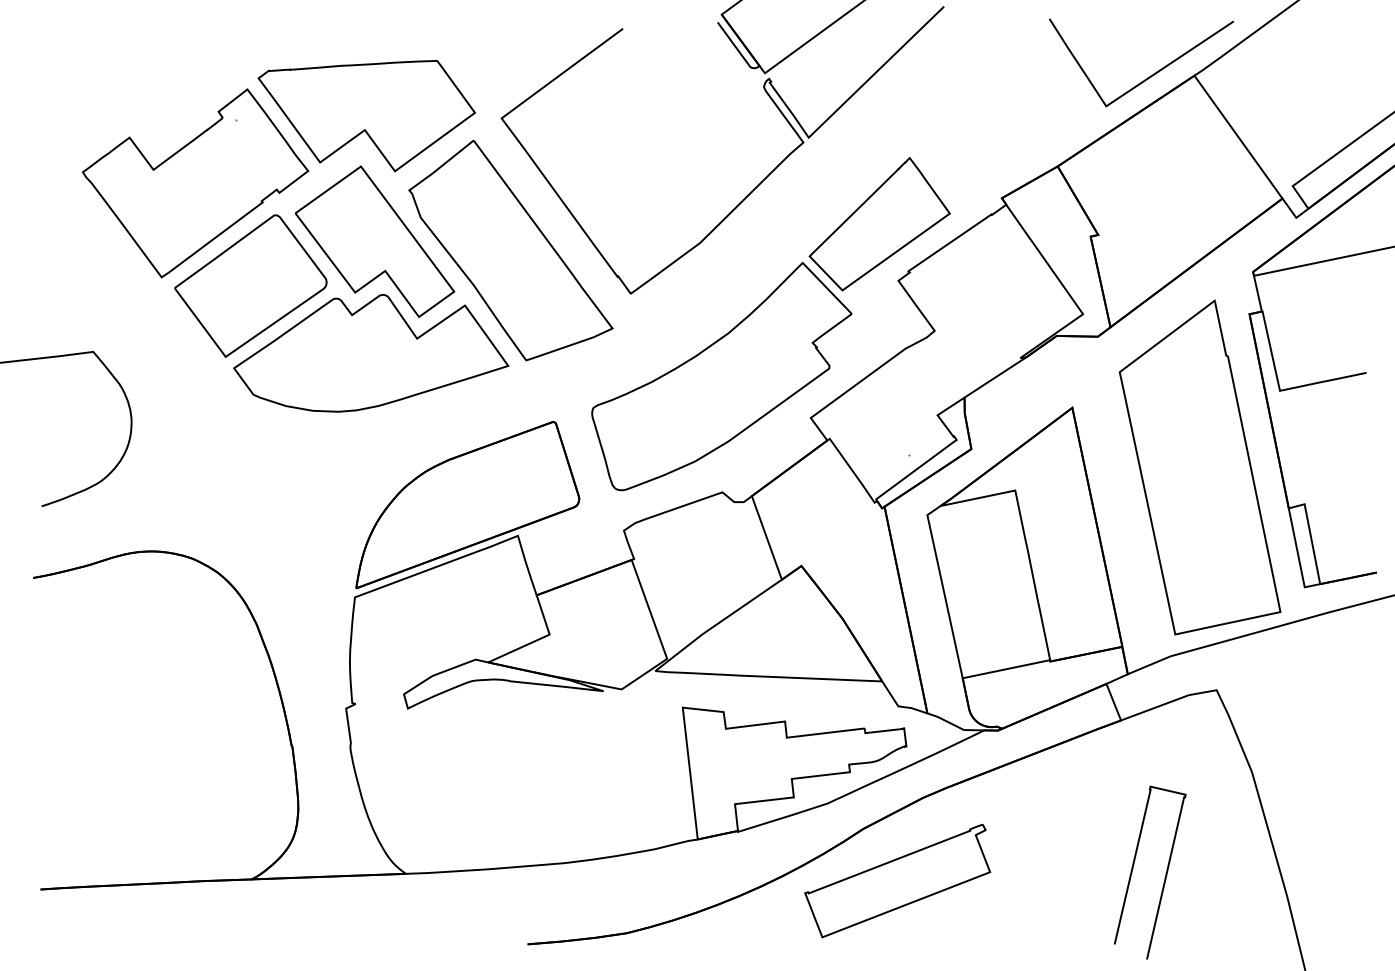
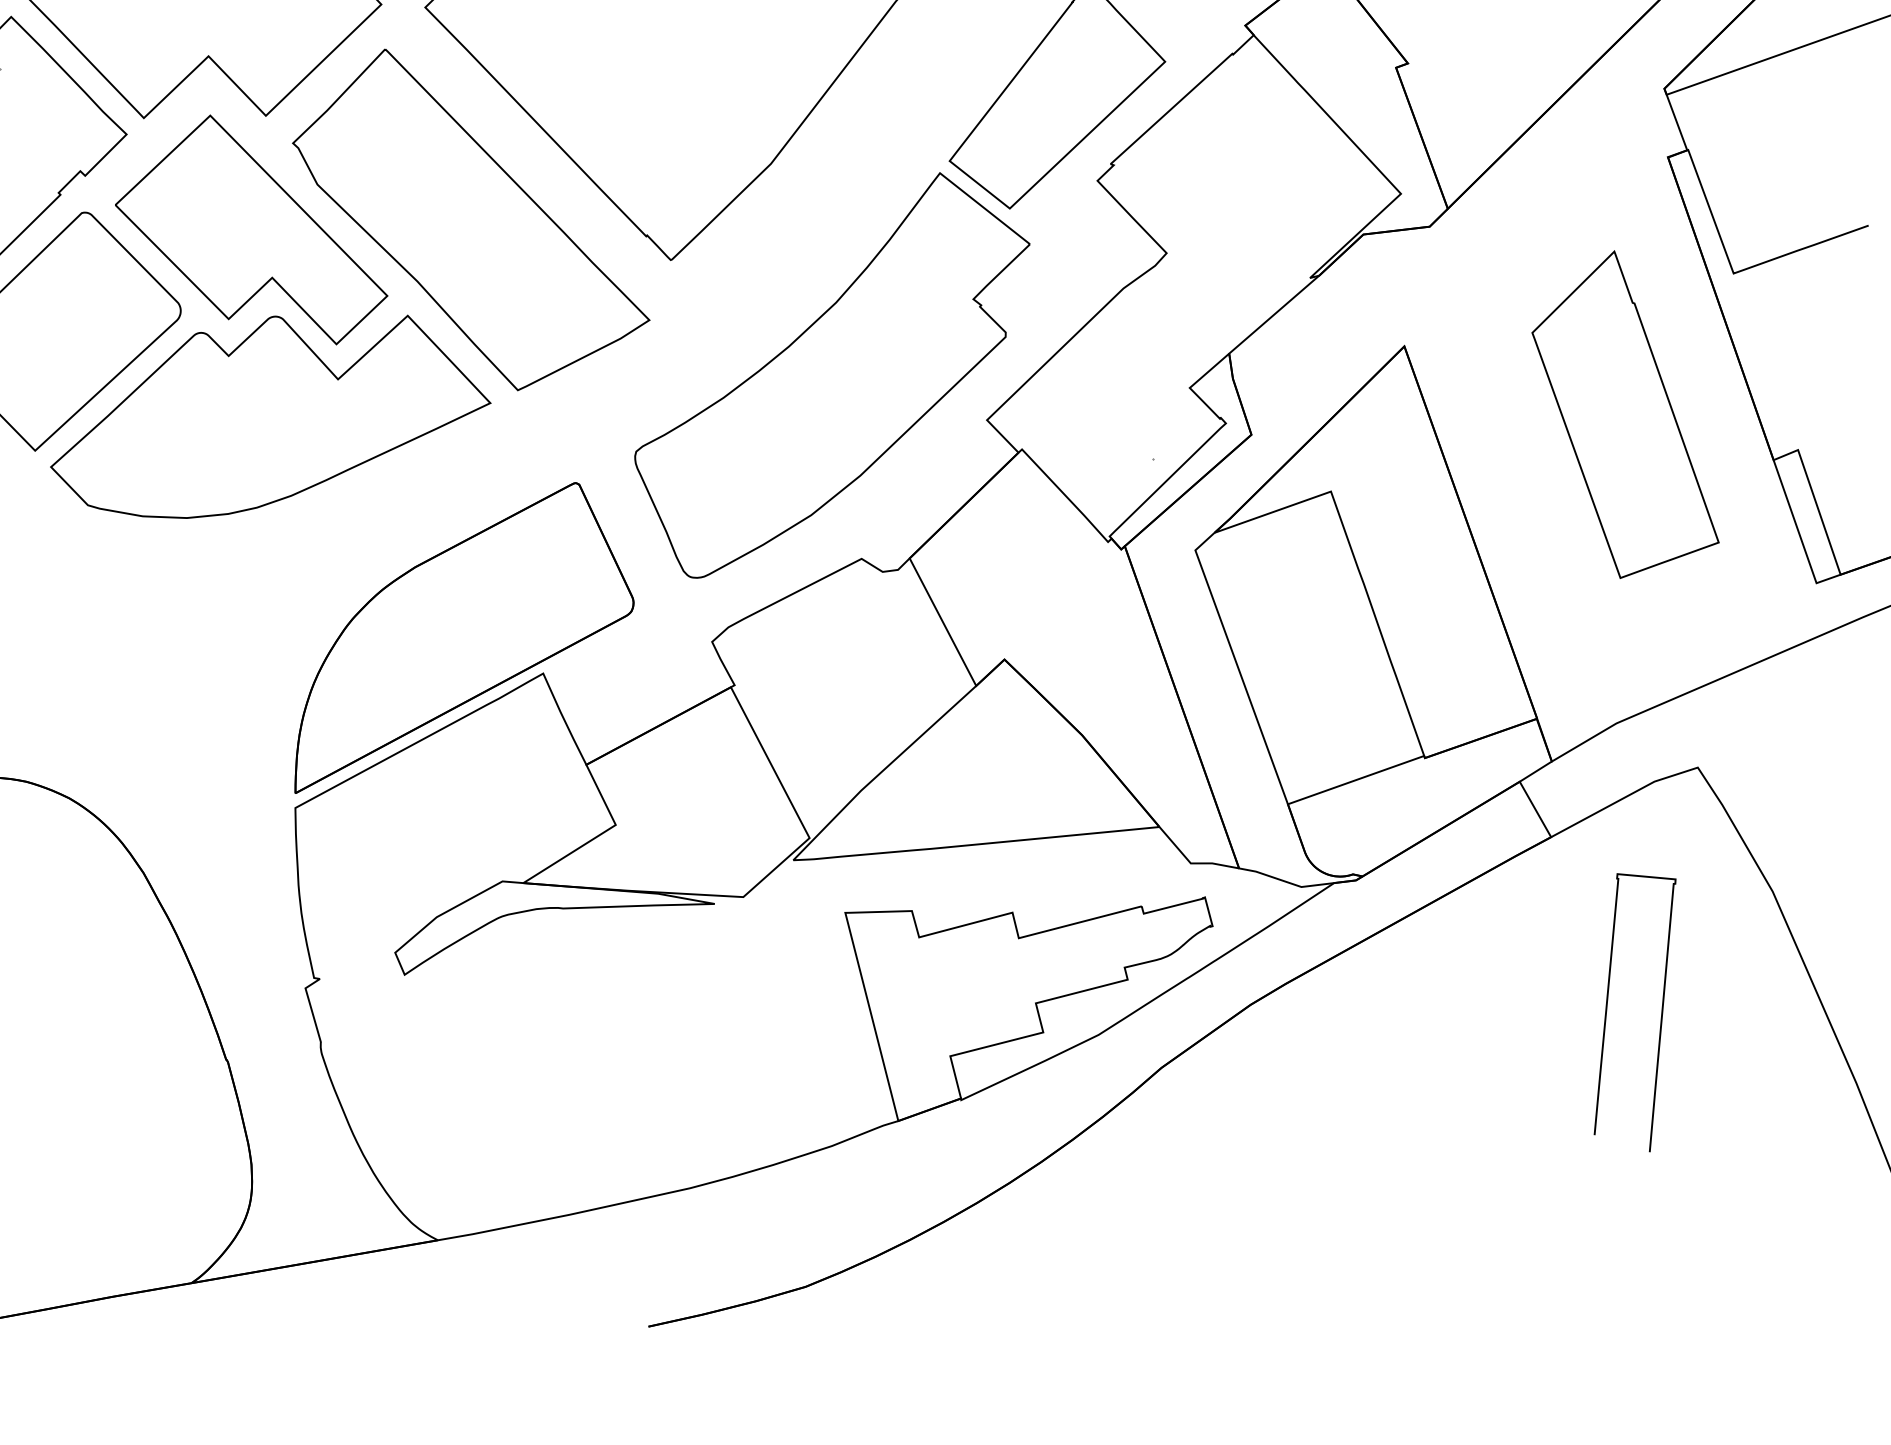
part: (1199, 467) -> (1621, 414), size x0.6
curve: (1164, 877) -> (1659, 1016), moved
part: (897, 880) -> (1227, 1142), removed

